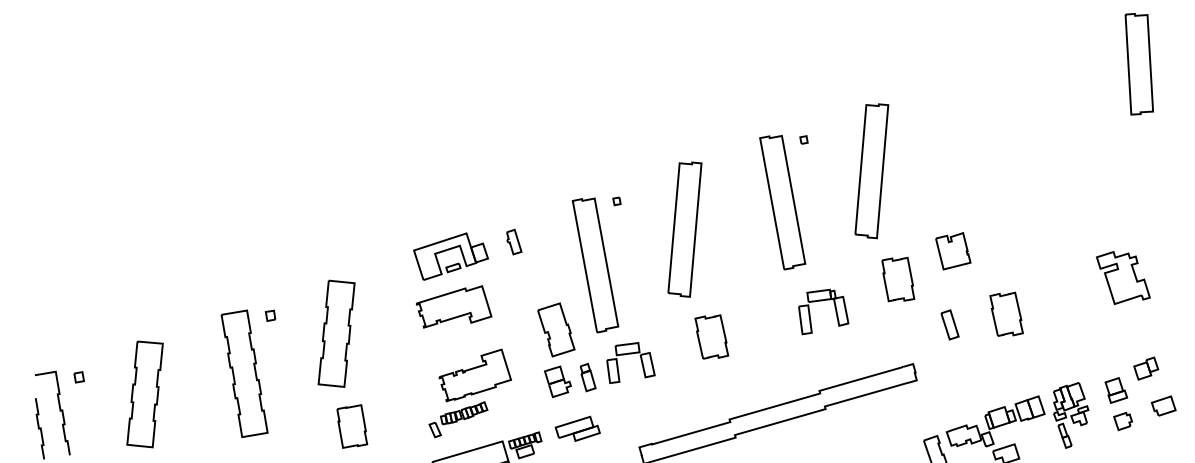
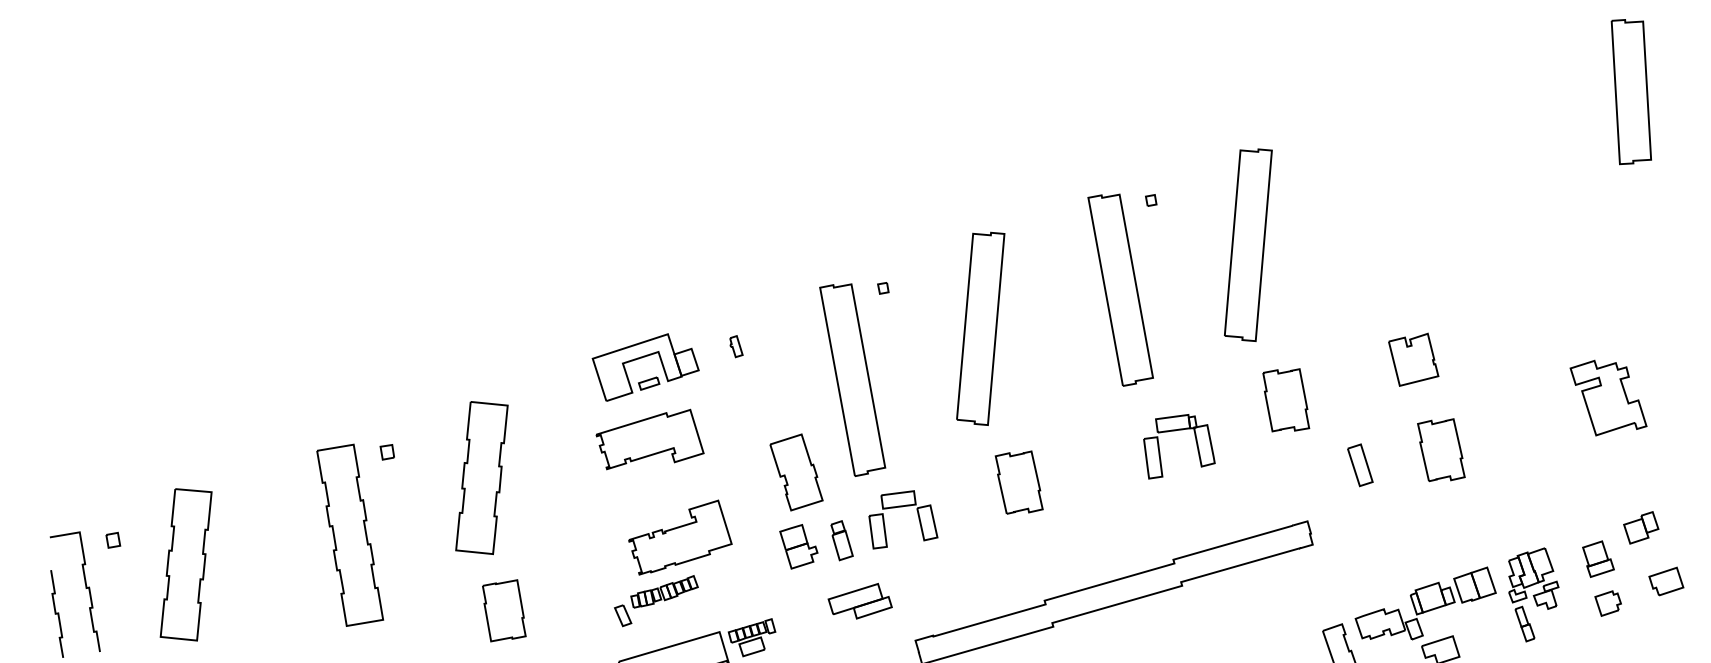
part: (514, 241) -> (736, 345), size x0.6
part: (953, 251) -> (1413, 360), moved
part: (144, 394) -> (185, 564), moved
part: (577, 428) -> (859, 600), moved

